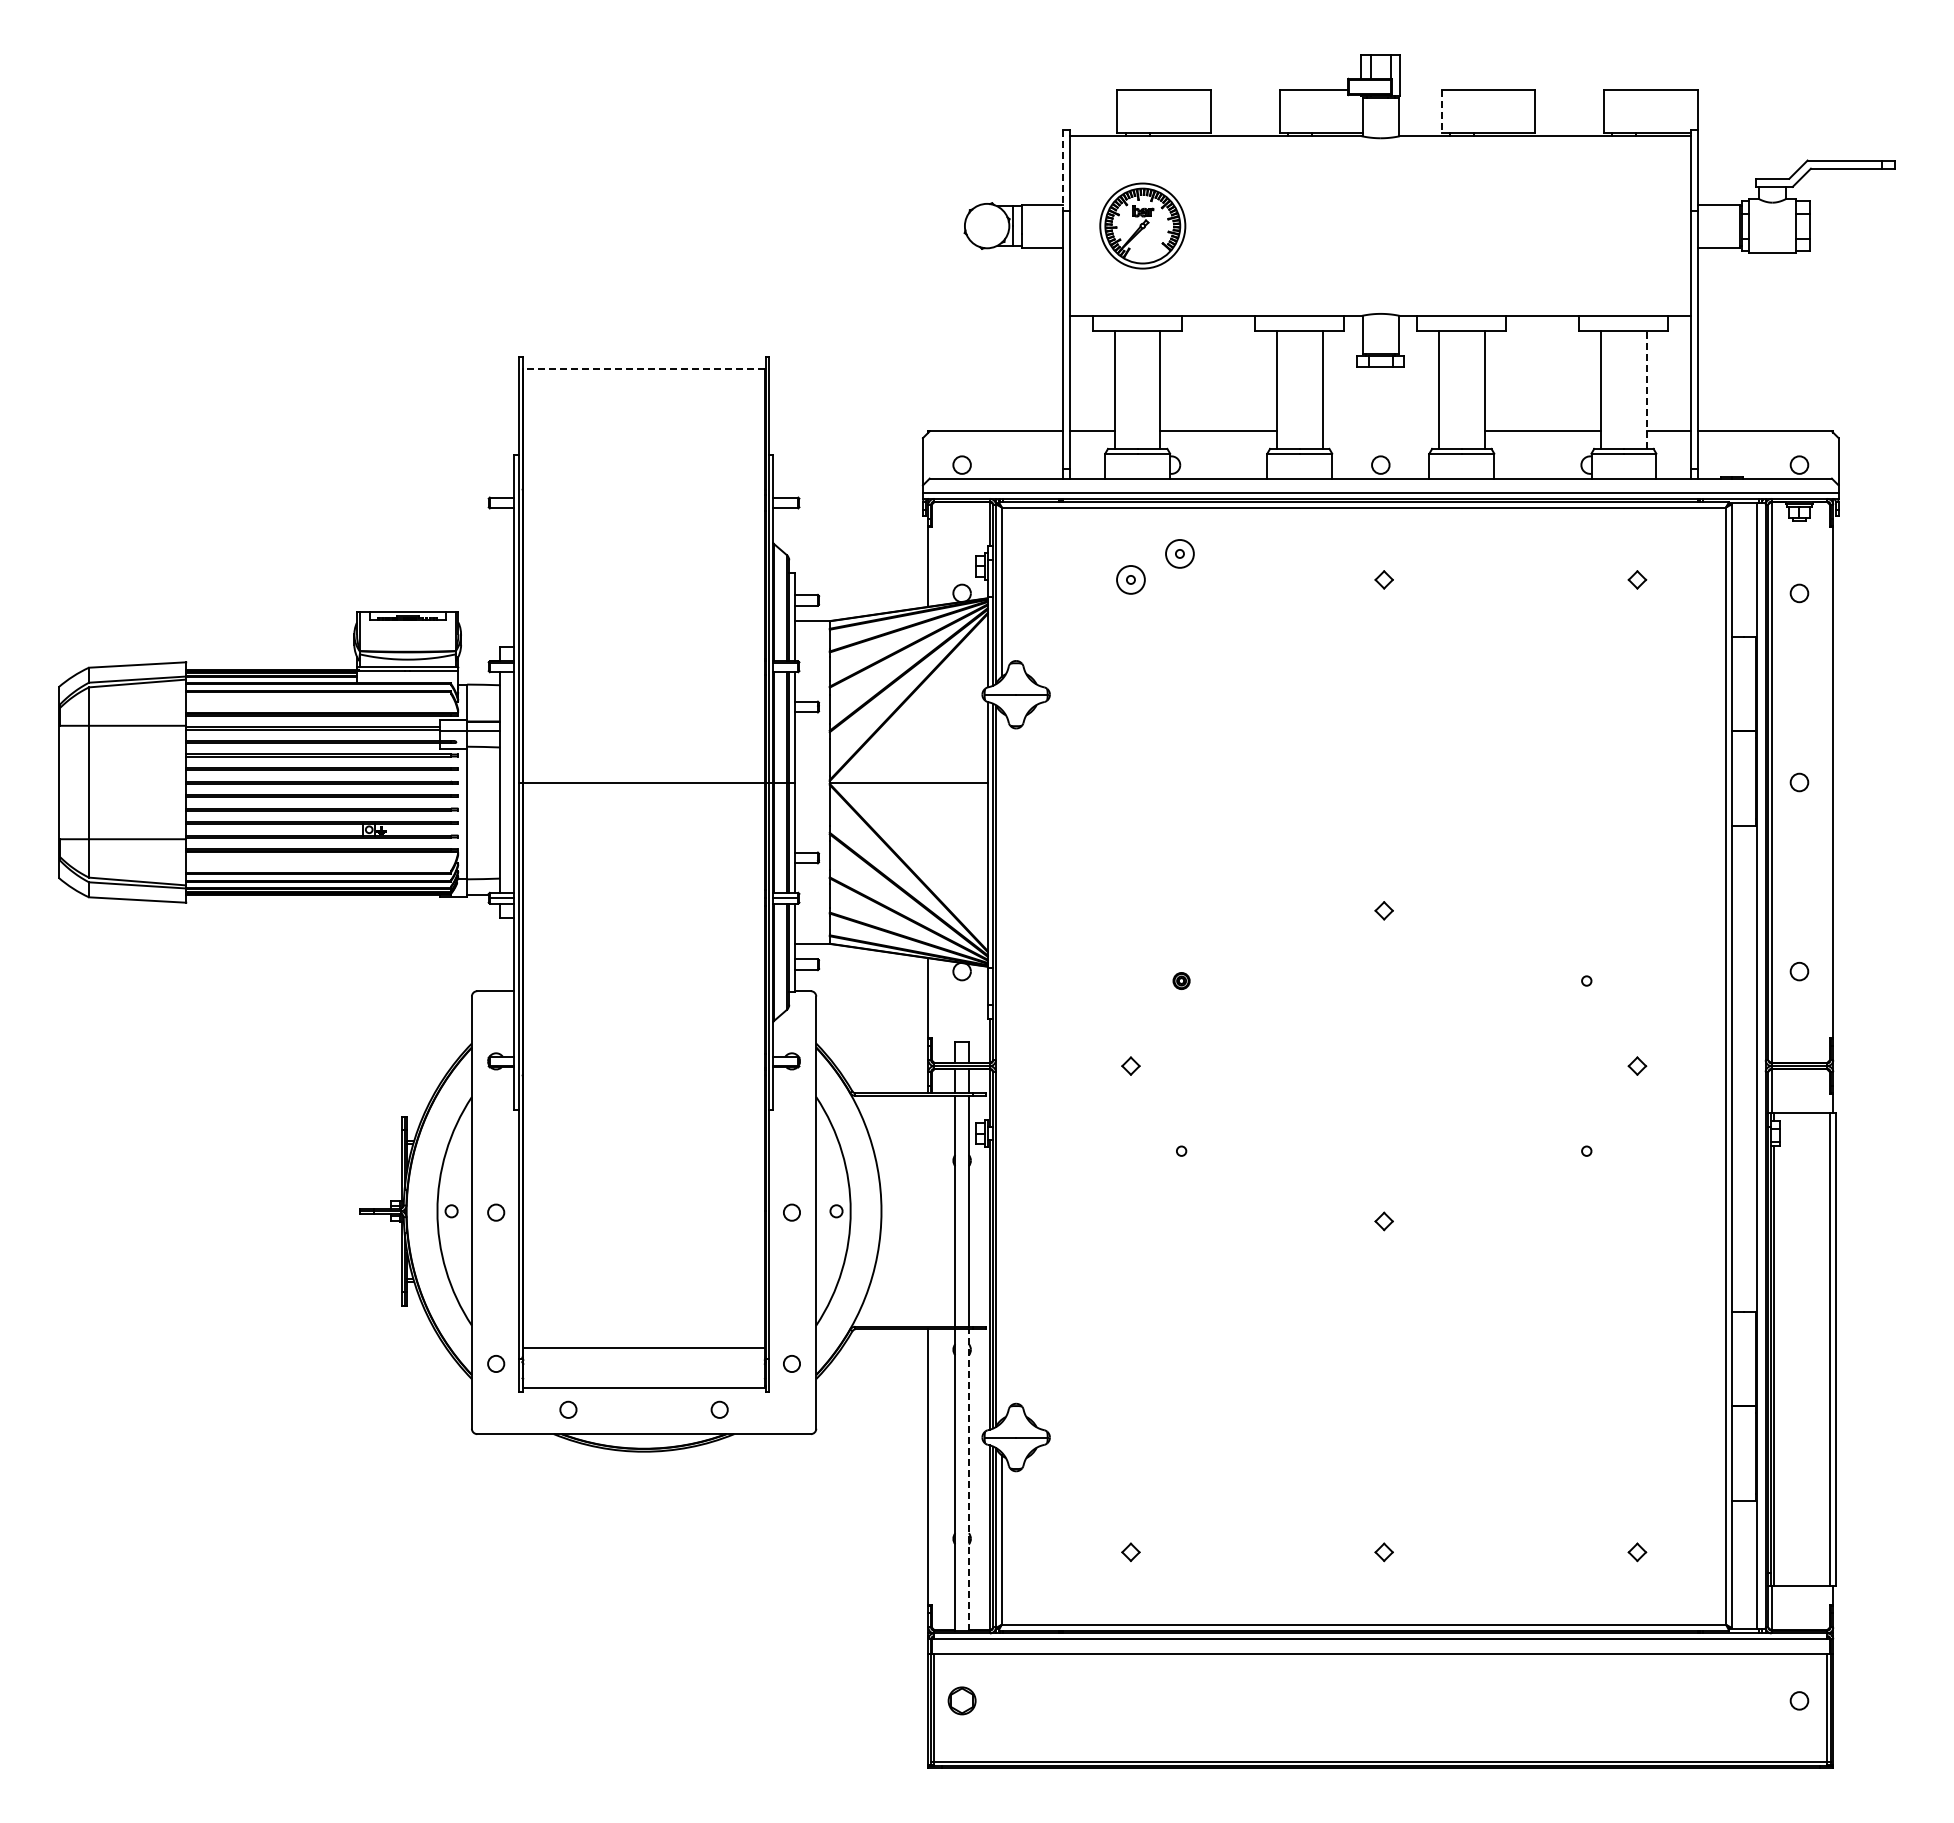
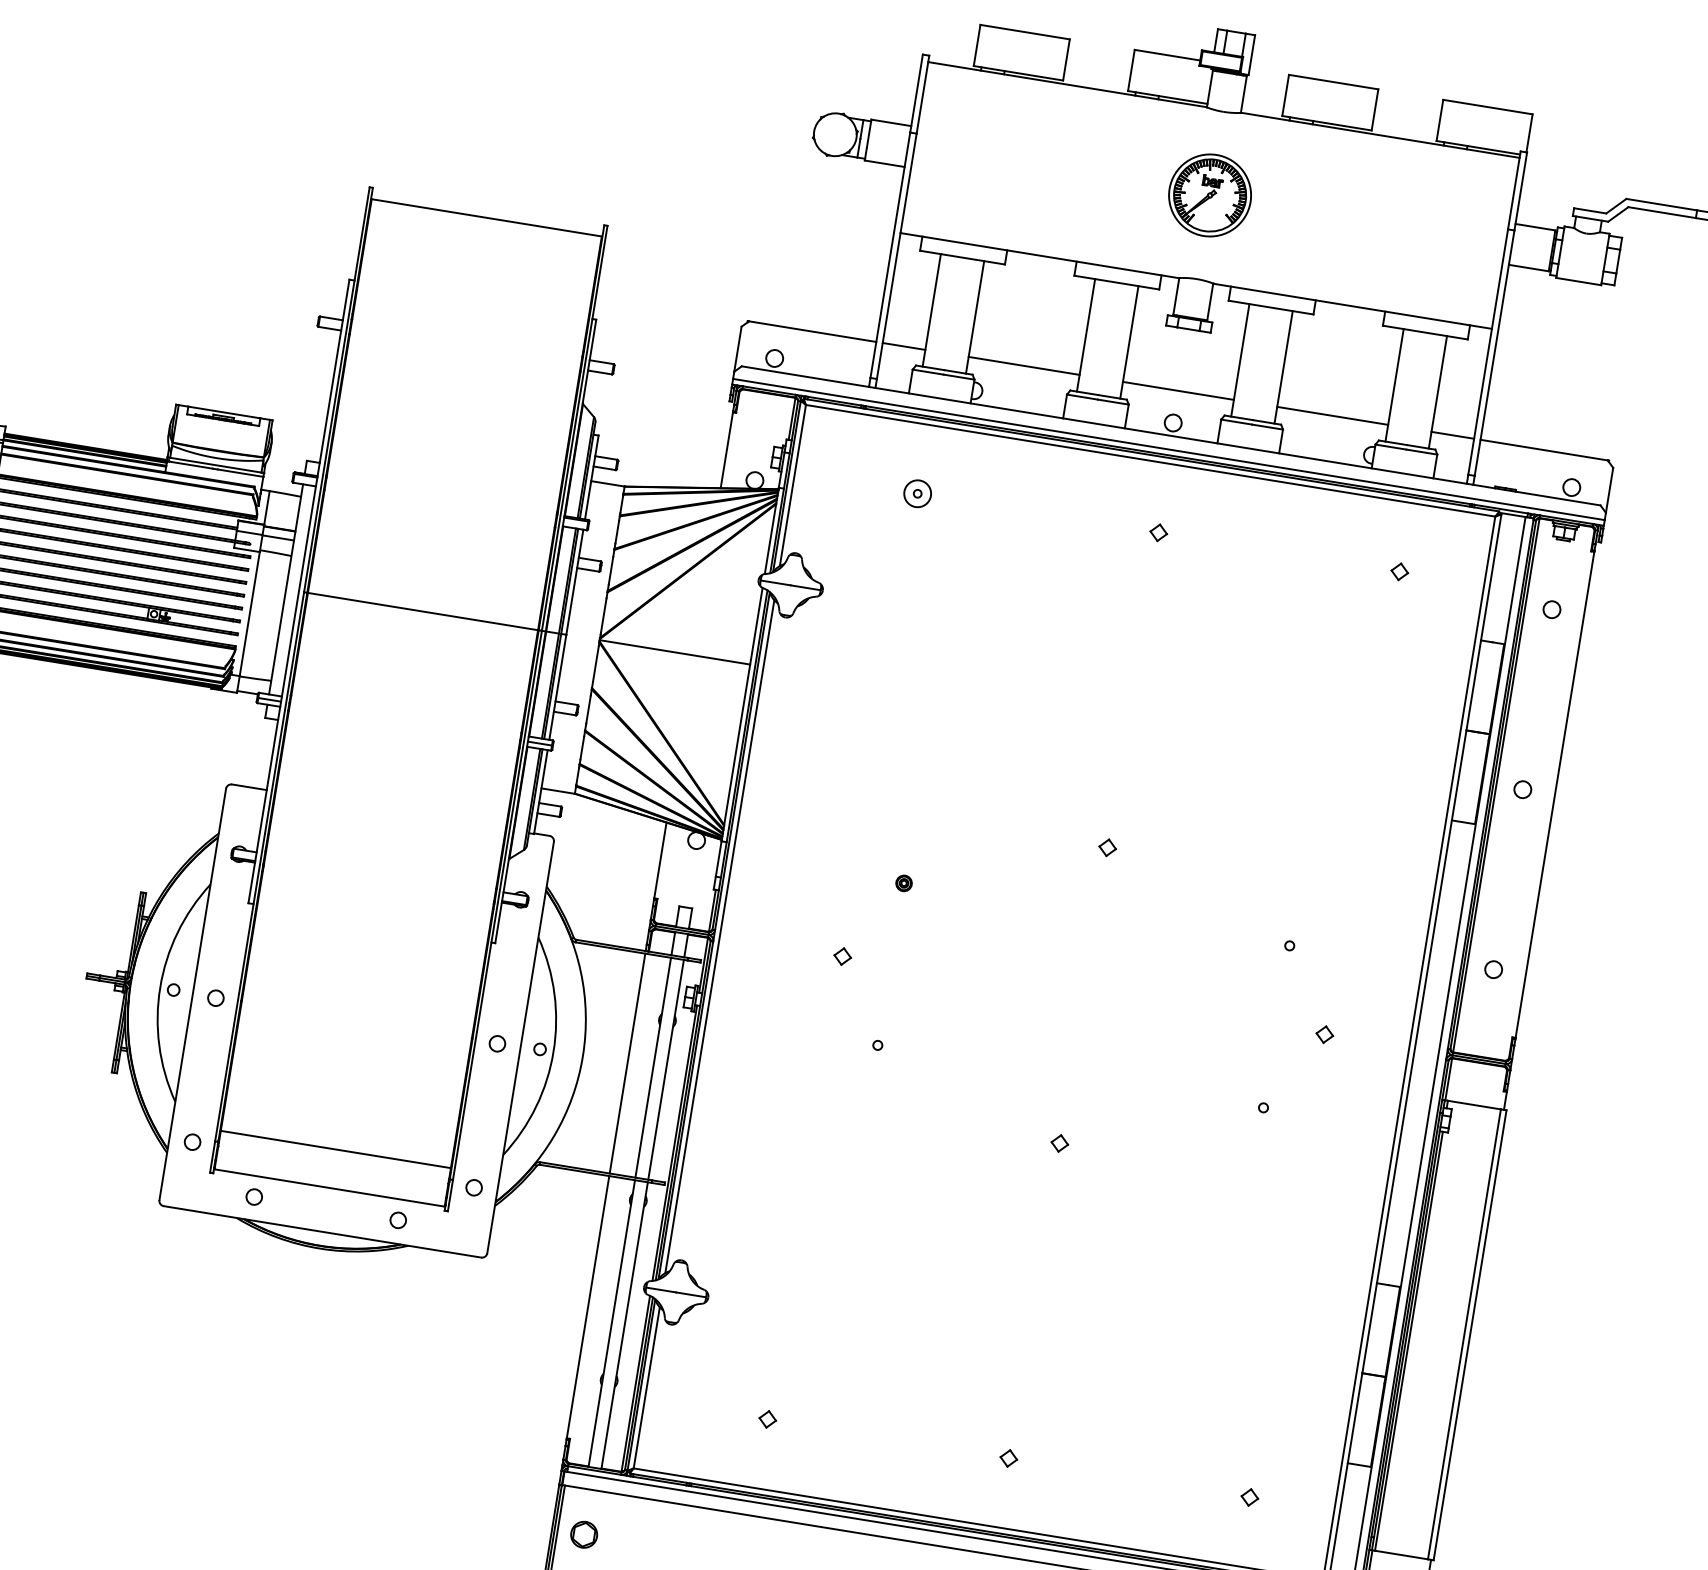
line: (1441, 111) -> (1285, 95), dashed -> solid
line: (1063, 170) -> (916, 93), dashed -> solid
part: (1142, 225) -> (1209, 194), moved
line: (644, 368) -> (487, 217), dashed -> solid
line: (1646, 389) -> (1437, 392), dashed -> solid
line: (1380, 431) -> (1178, 390), added
part: (1179, 553) -> (967, 476), removed
line: (1001, 1065) -> (719, 936), added
line: (928, 1210) -> (627, 1062), added
line: (968, 1480) -> (624, 1325), dashed -> solid

